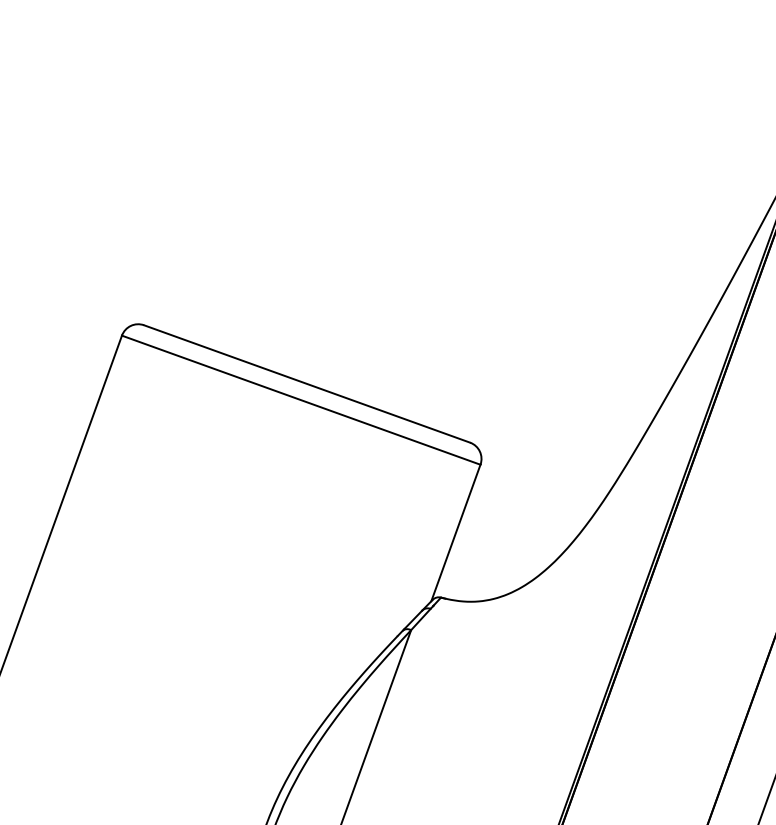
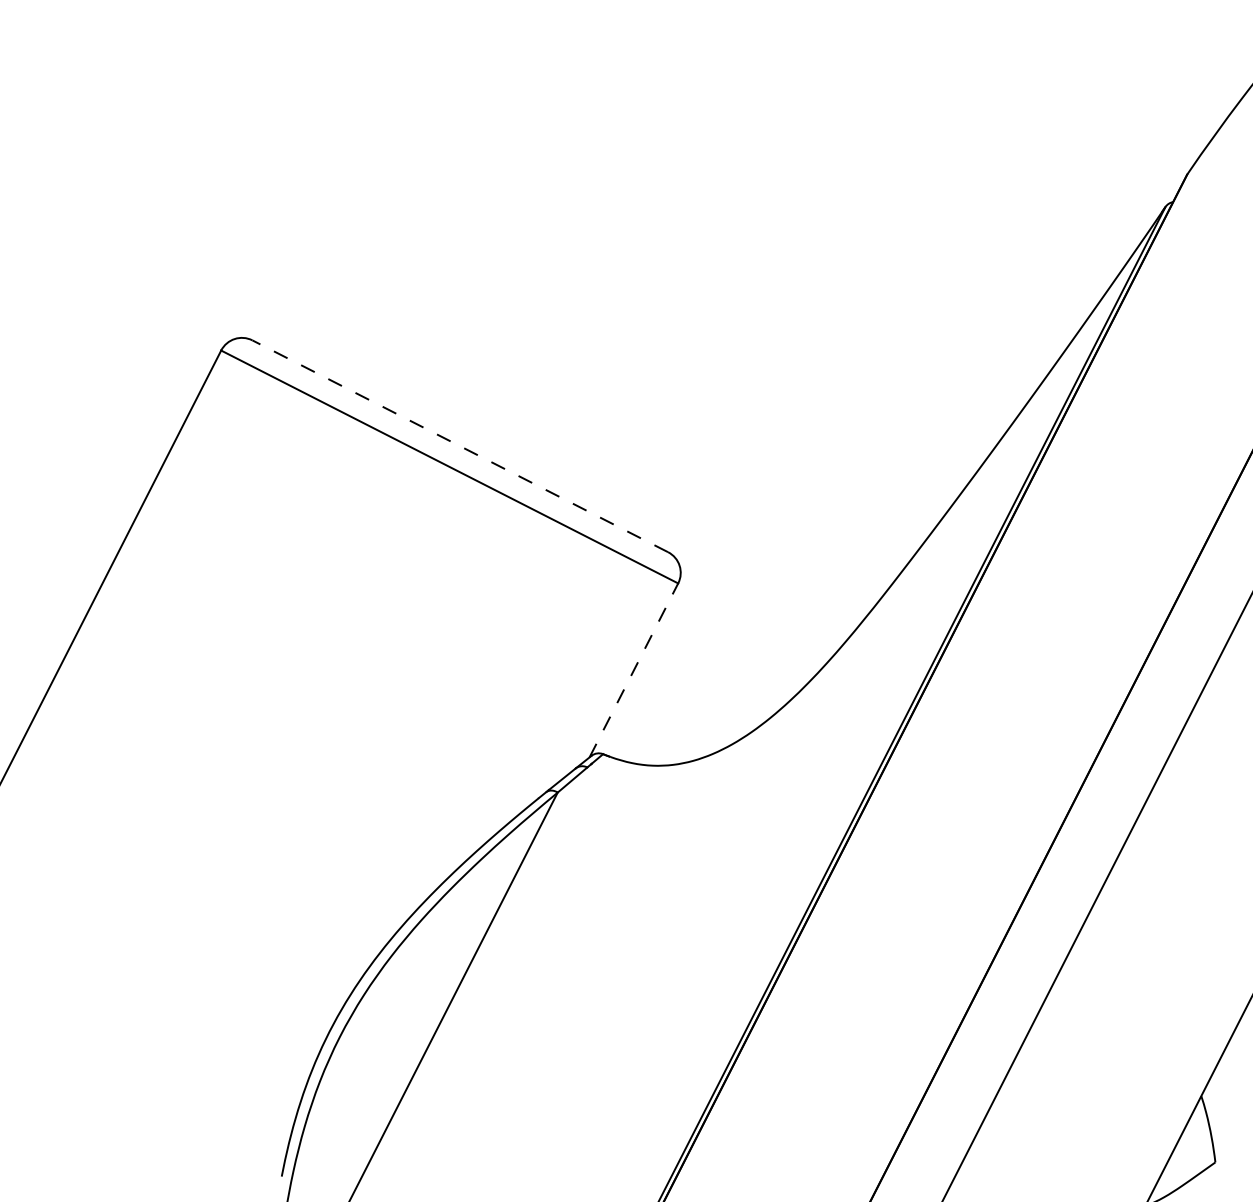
line: (306, 384) -> (459, 446), solid -> dashed
line: (455, 533) -> (633, 670), solid -> dashed

